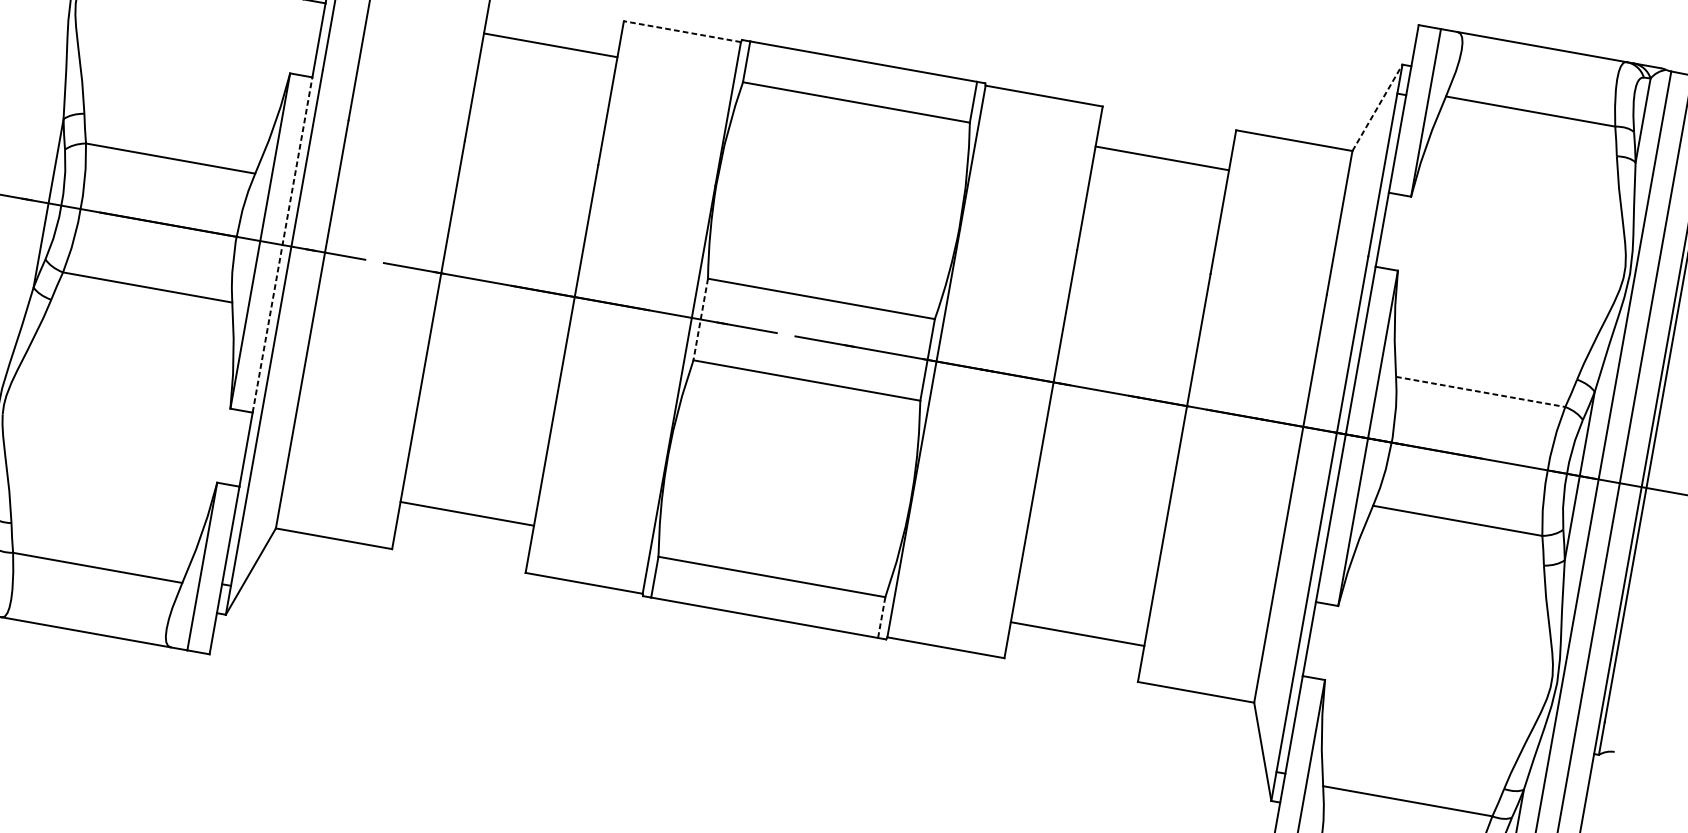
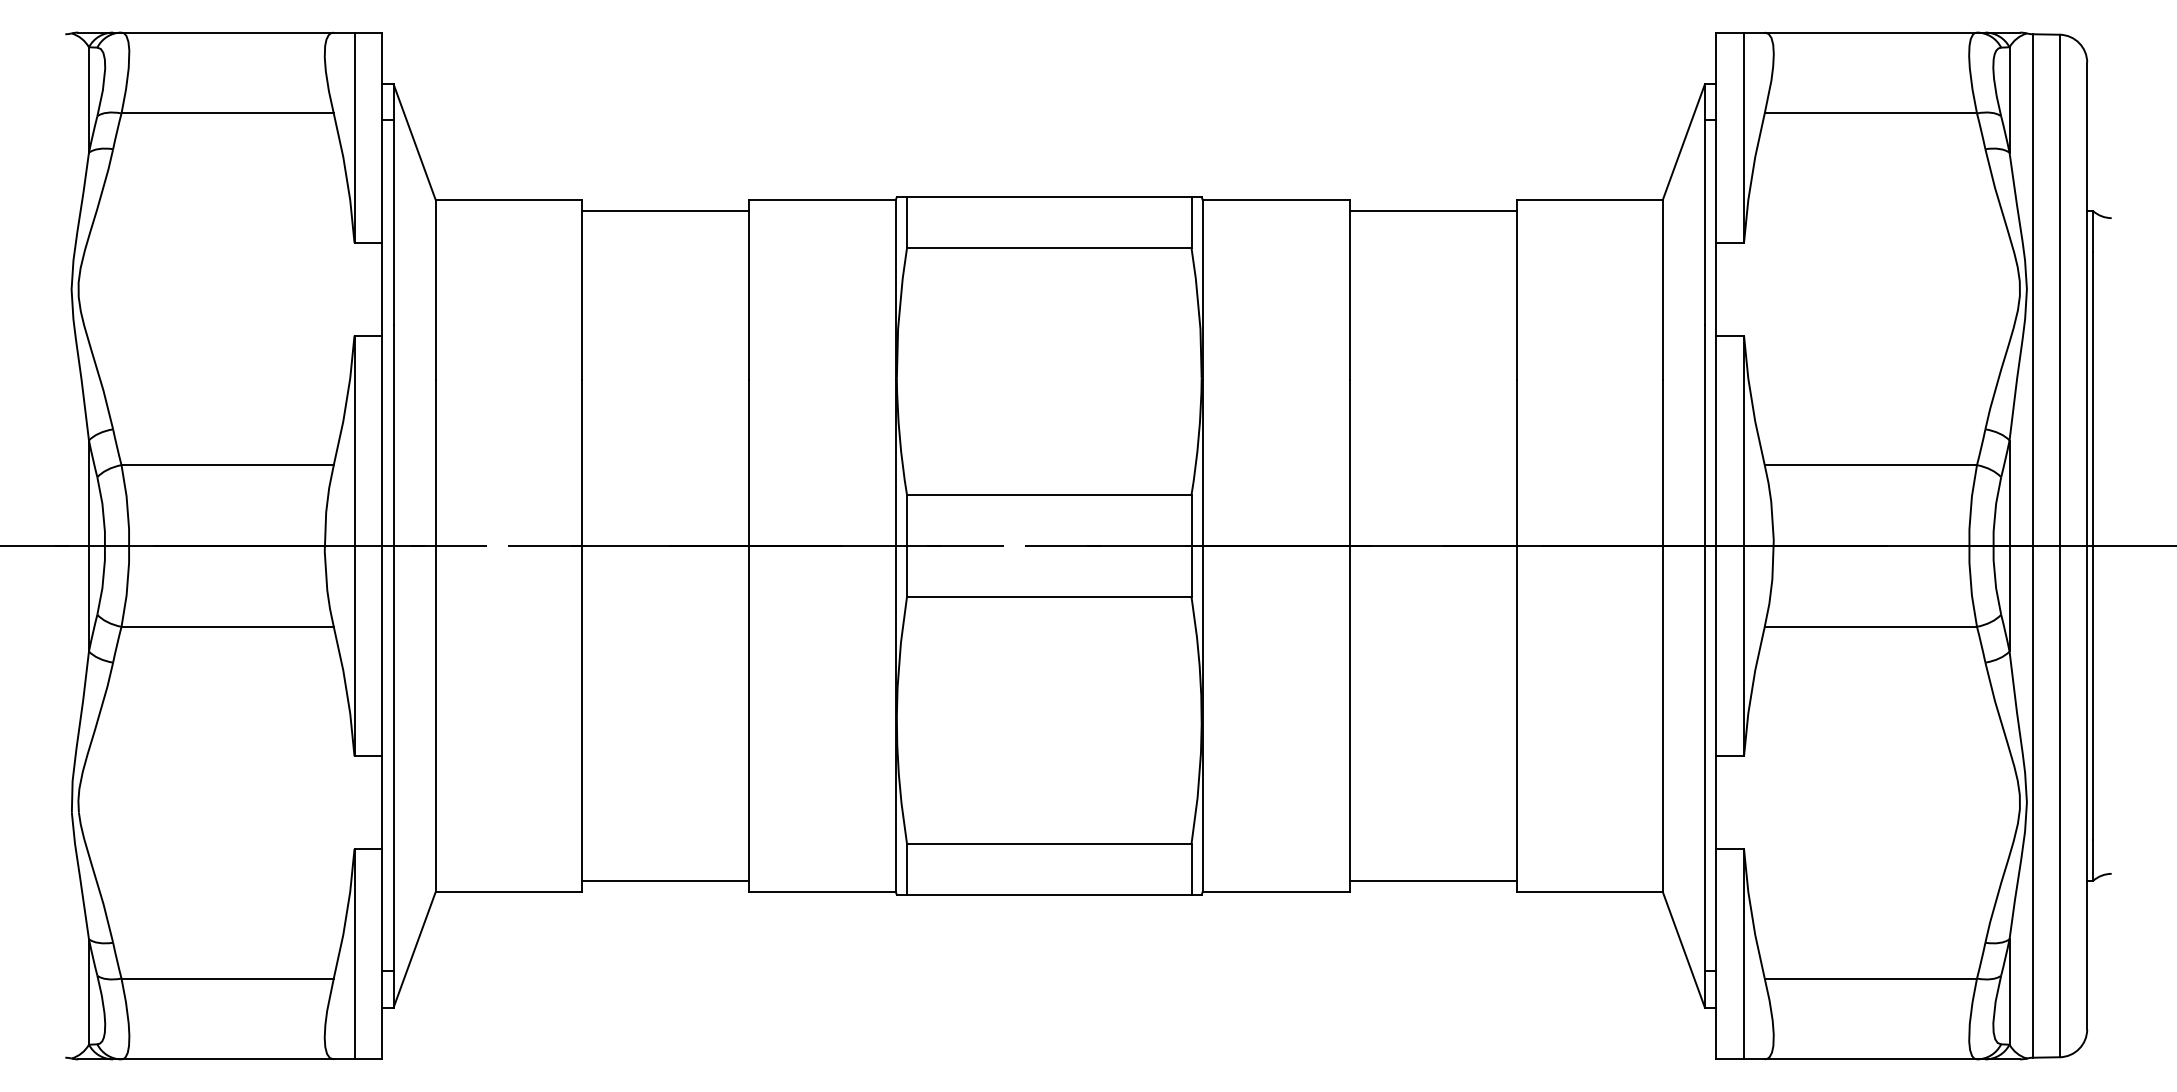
line: (681, 31) -> (821, 200), dashed -> solid
line: (550, 45) -> (664, 211), moved
line: (1377, 108) -> (1683, 142), dashed -> solid
line: (1161, 158) -> (1432, 211), moved
line: (282, 244) -> (382, 545), dashed -> solid
line: (700, 319) -> (906, 546), dashed -> solid
line: (1481, 392) -> (1871, 465), dashed -> solid
line: (466, 513) -> (664, 880), moved
line: (881, 617) -> (1191, 869), dashed -> solid
line: (1077, 633) -> (1432, 880), moved

